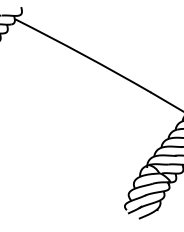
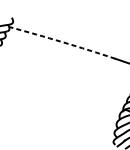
arc: (83, 55) -> (62, 42), solid -> dashed

